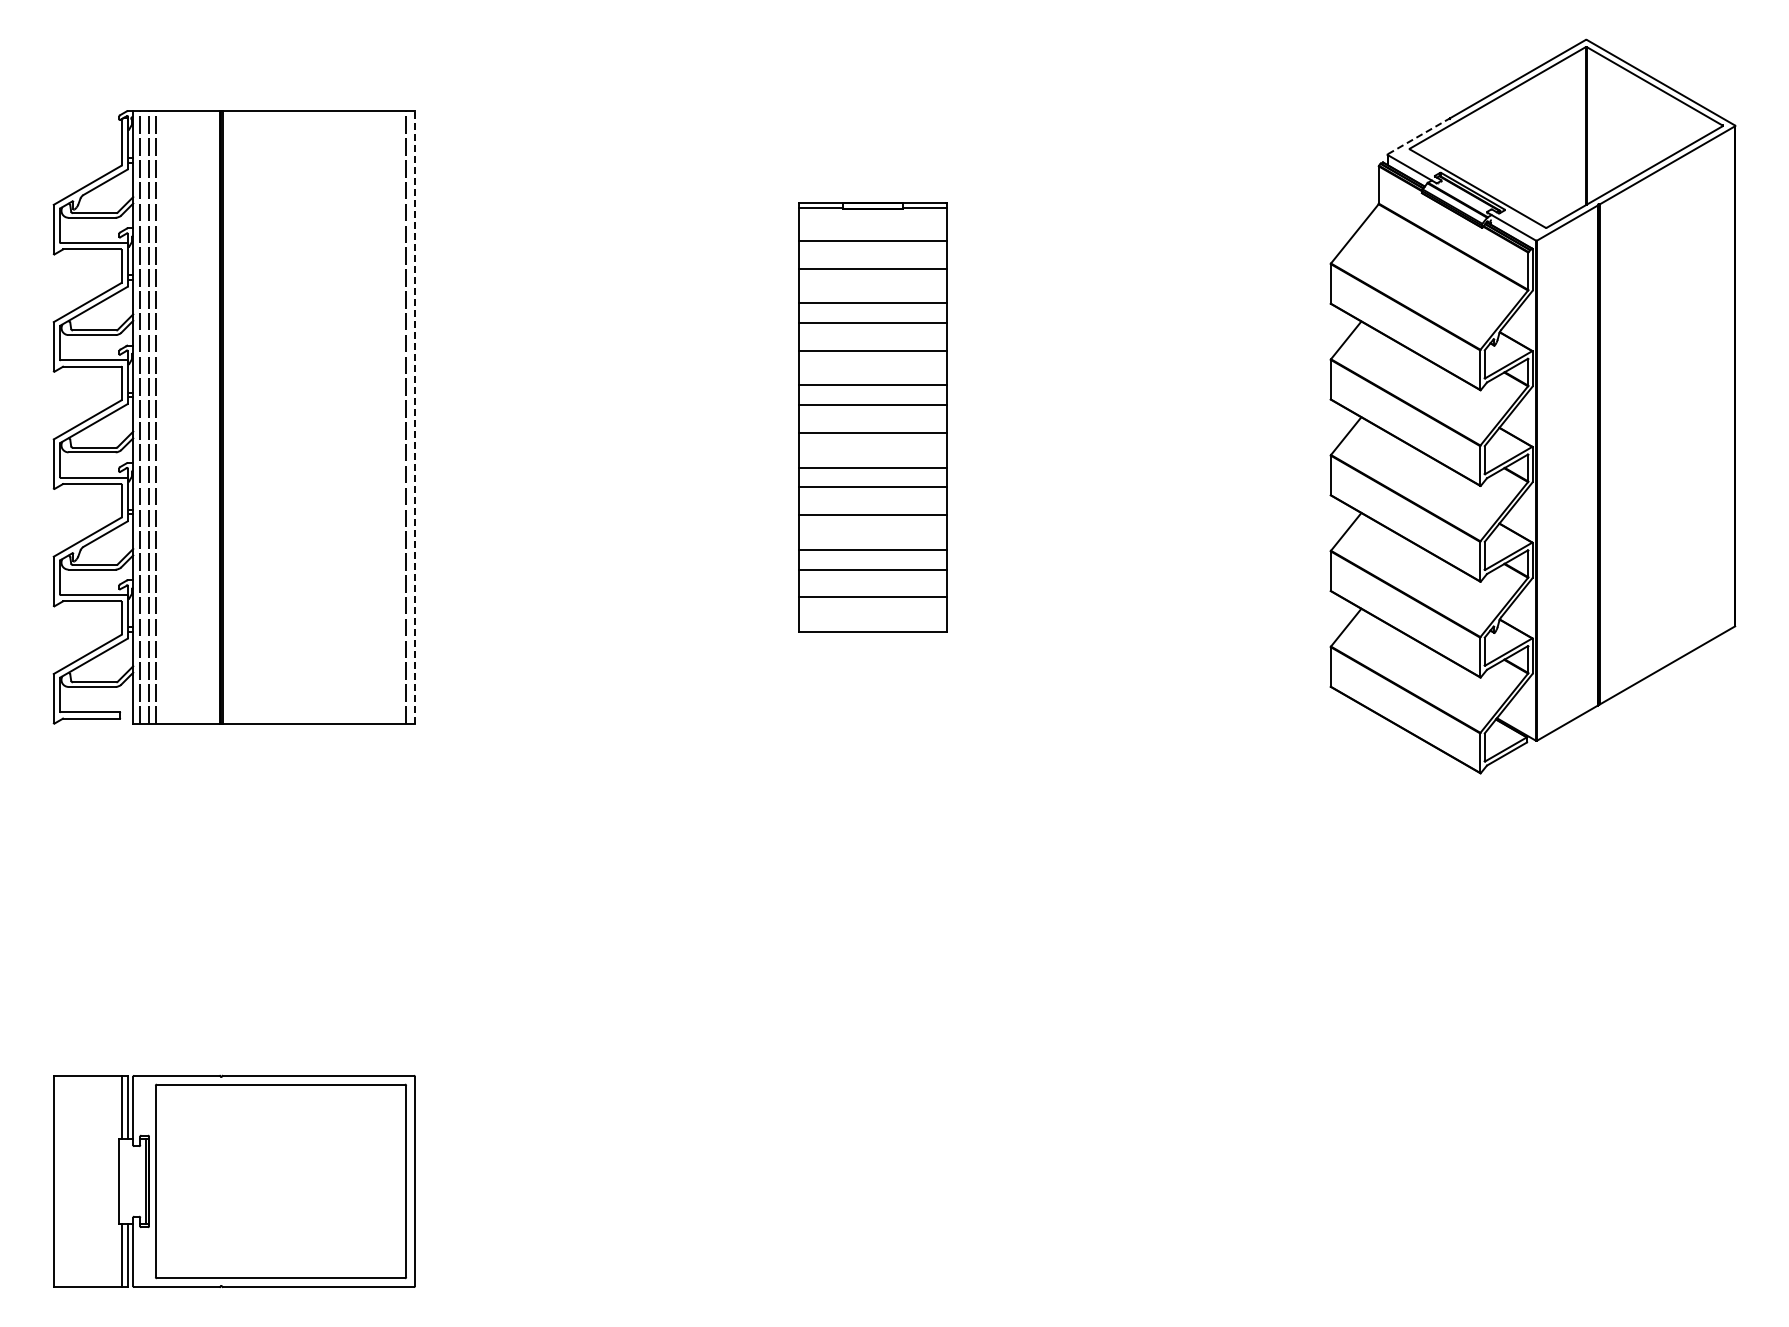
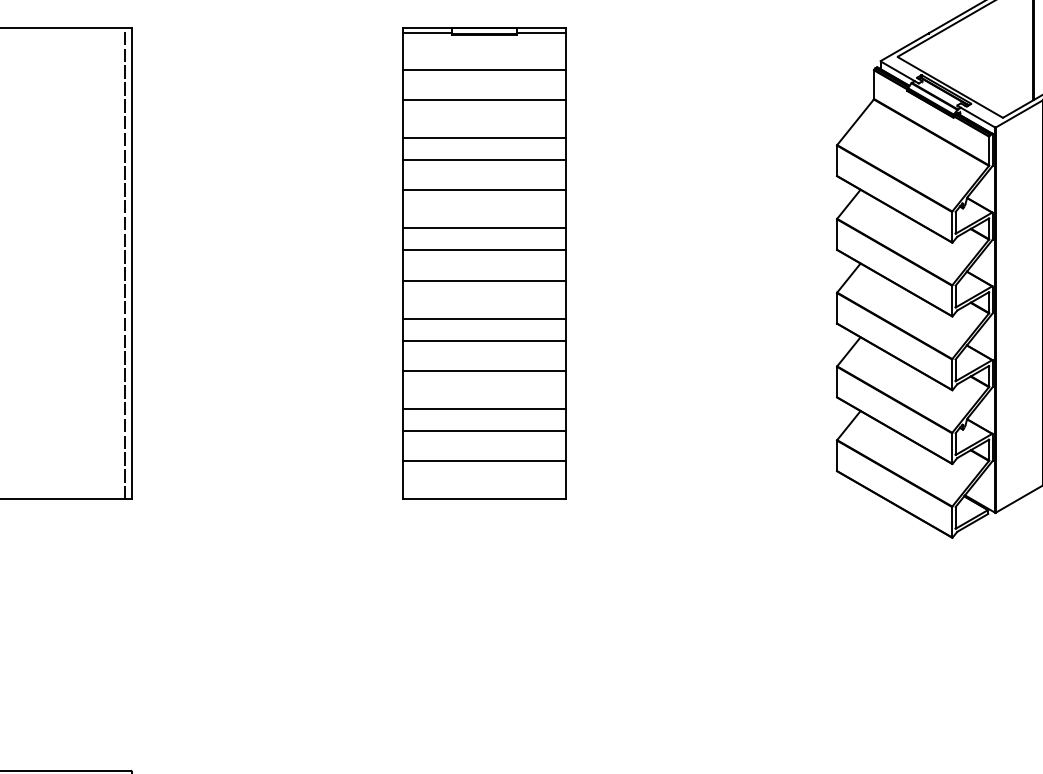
line: (1418, 136) -> (904, 47), dashed -> solid
line: (415, 416) -> (132, 262), dashed -> solid
part: (872, 417) -> (484, 263), size x1.43

